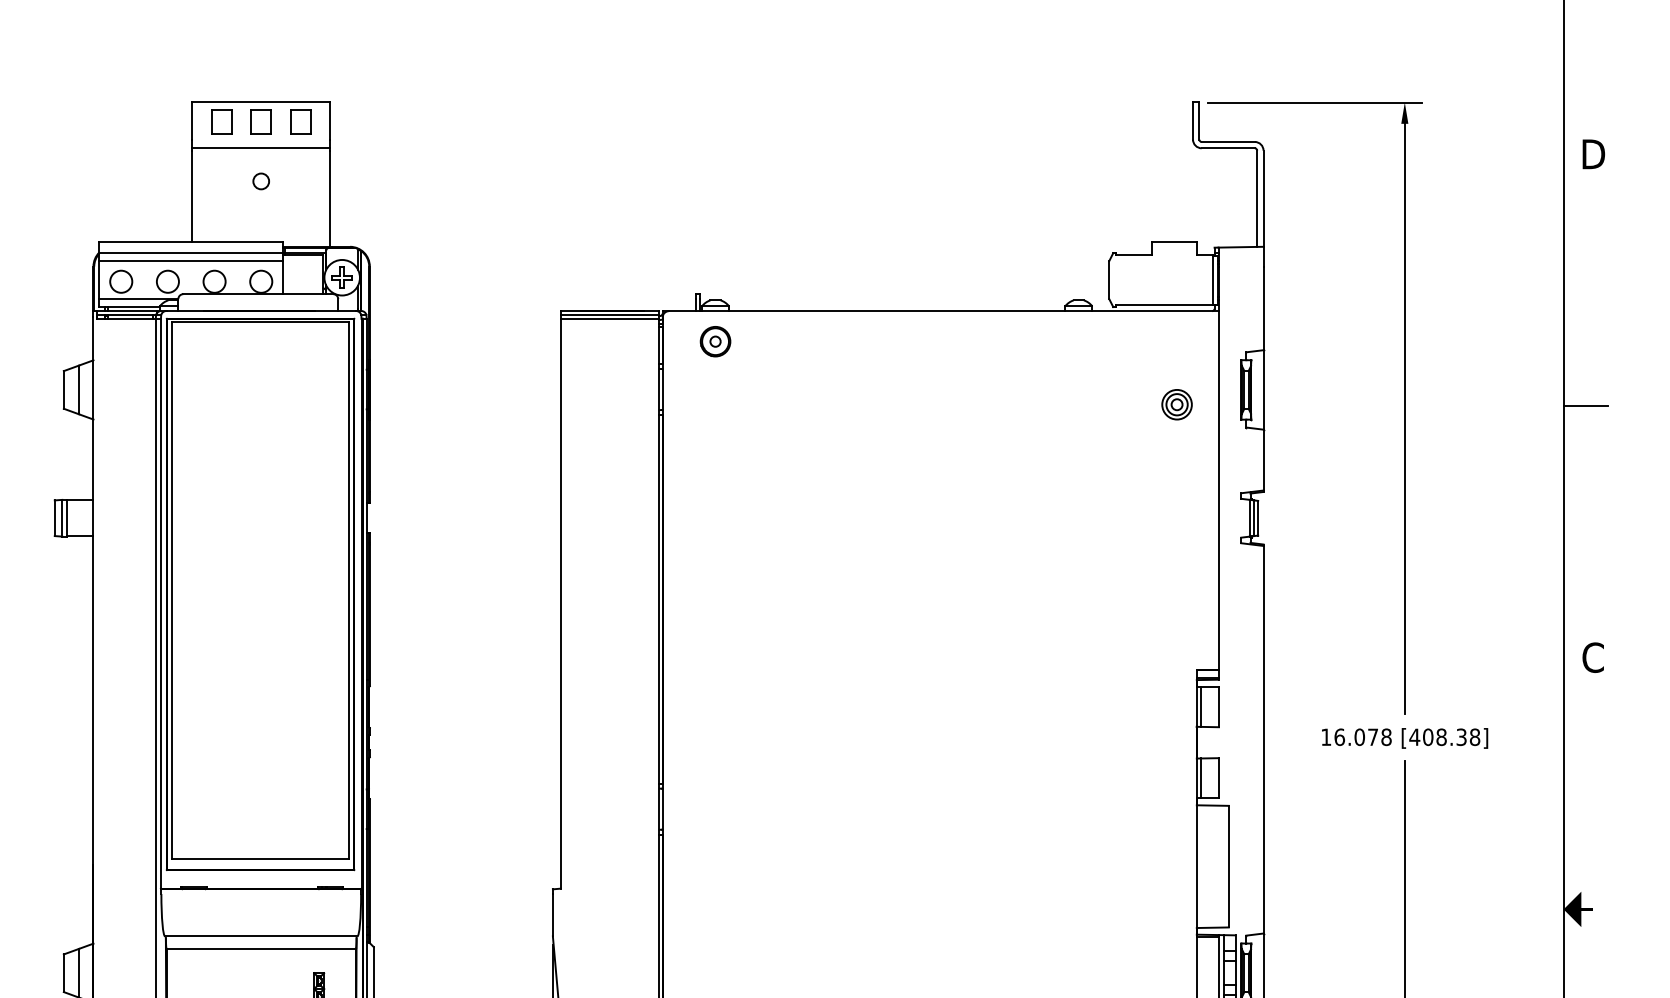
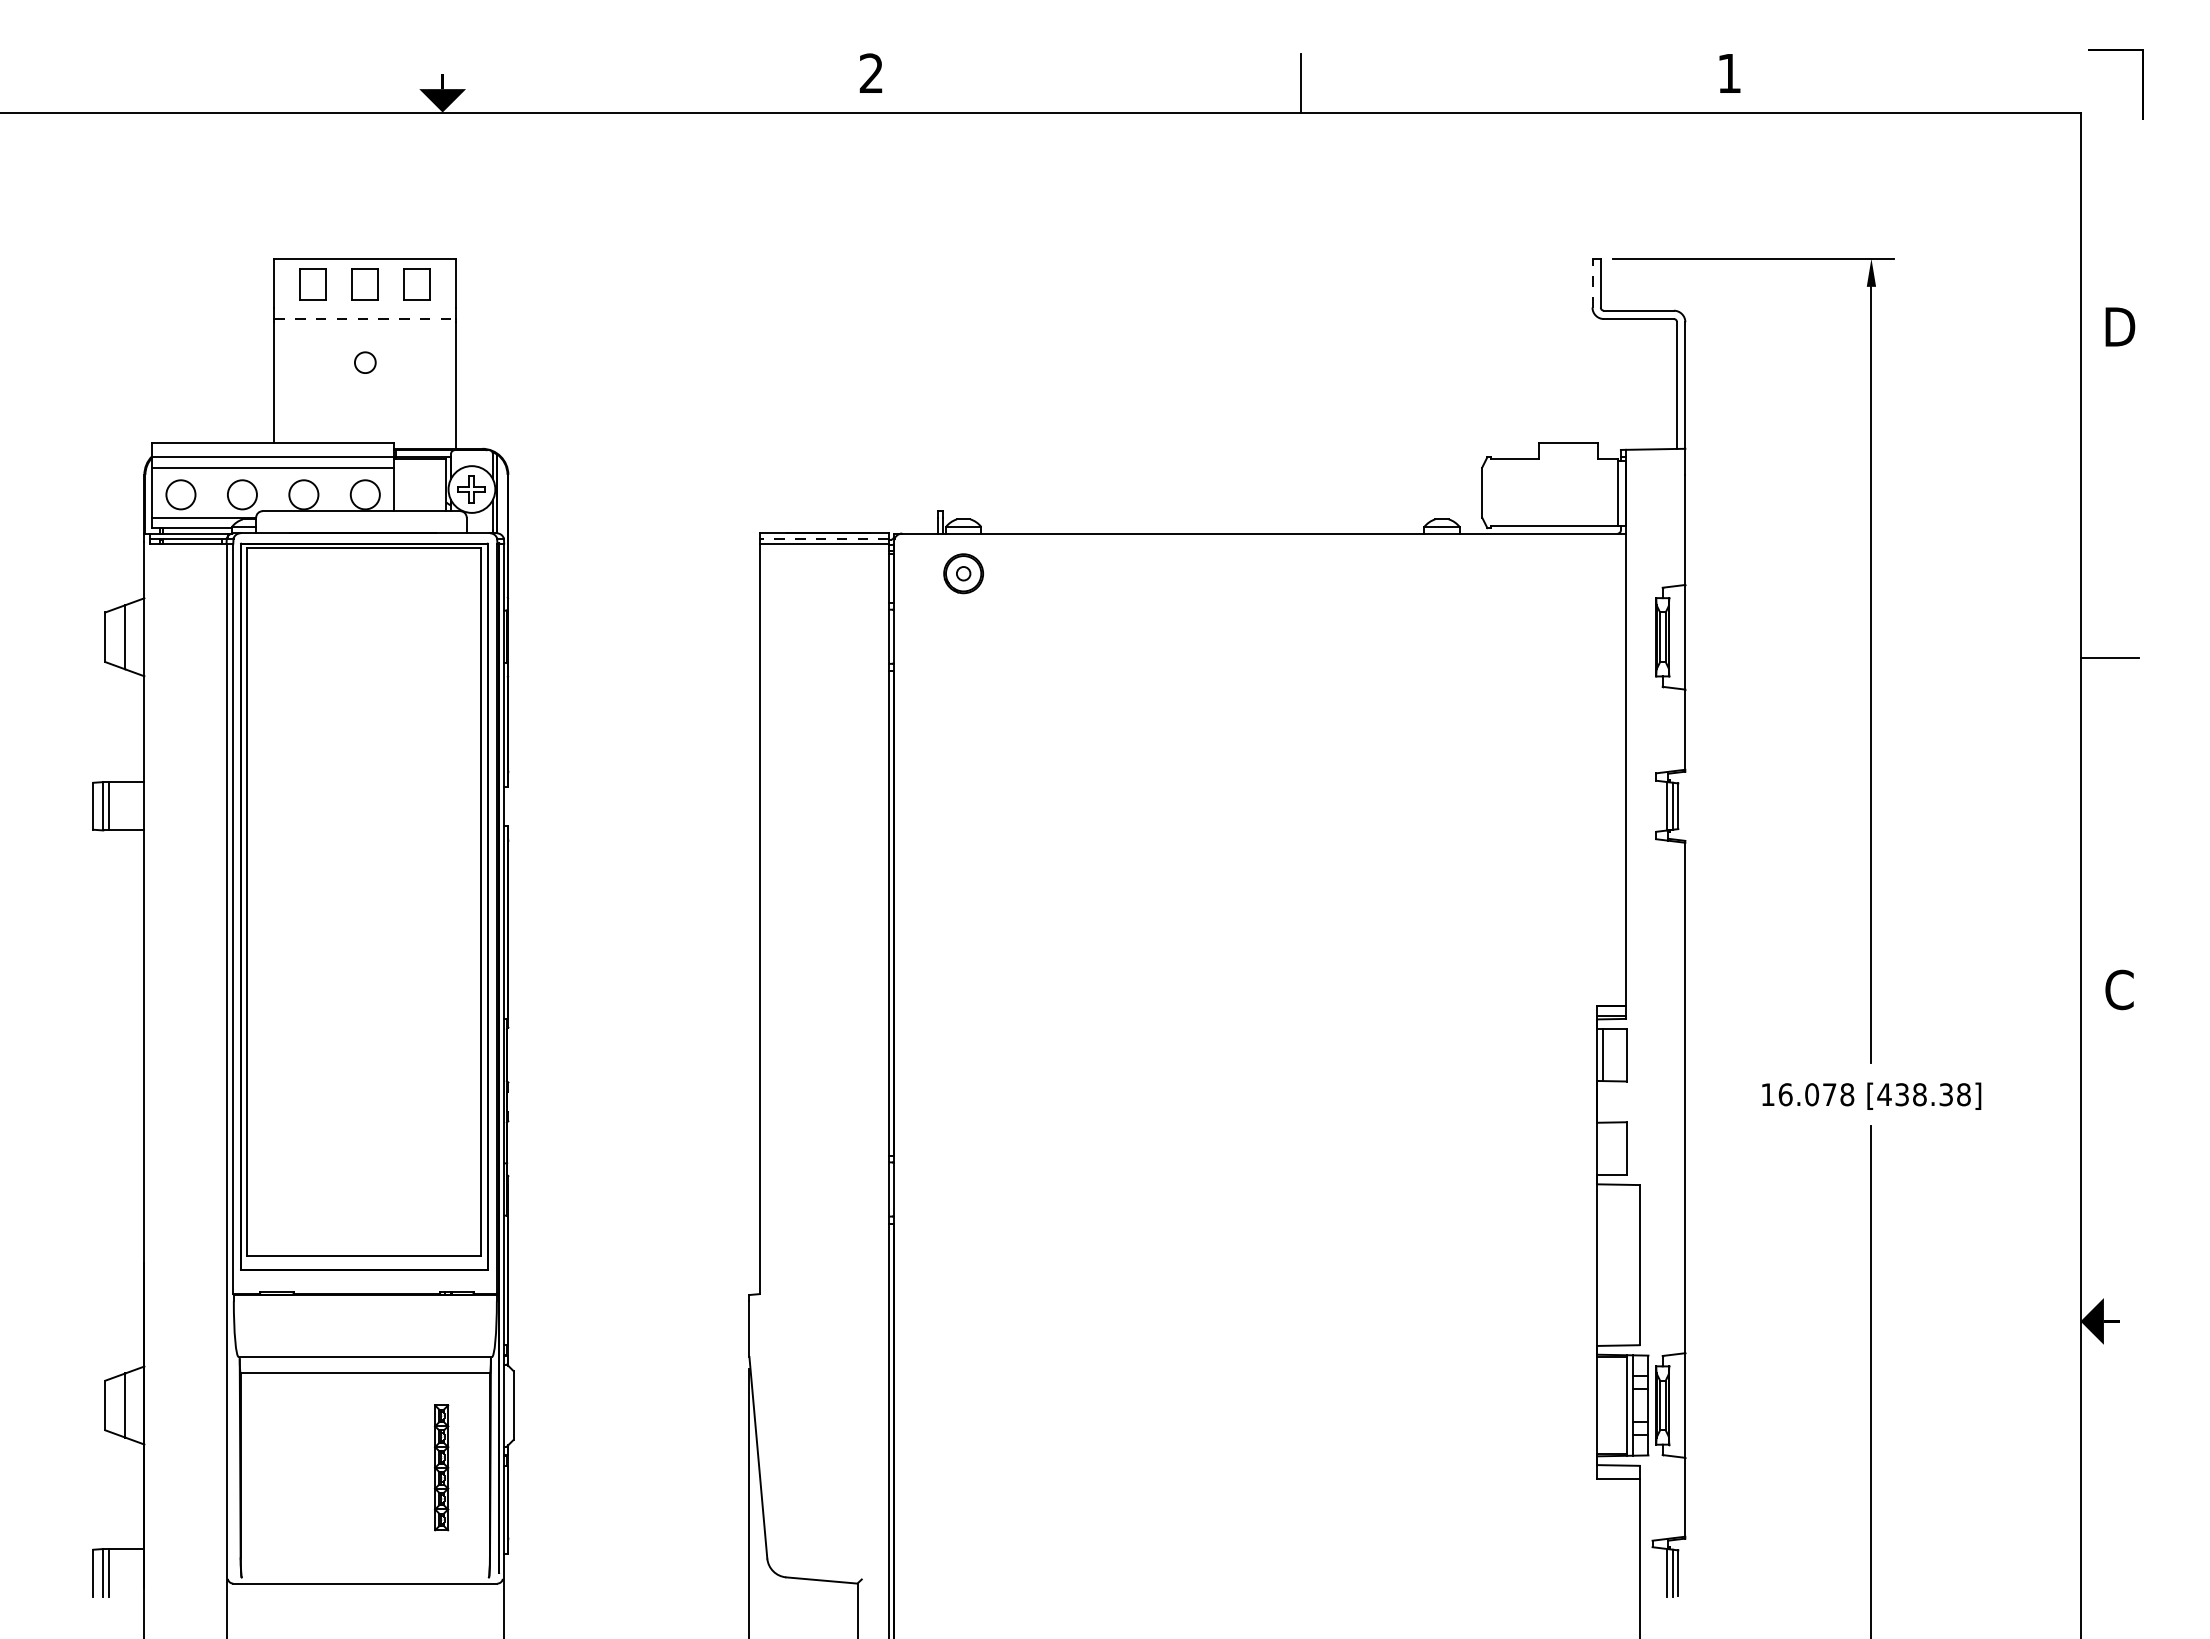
line: (1193, 120) -> (1592, 282), solid -> dashed
line: (261, 148) -> (365, 319), solid -> dashed
line: (609, 314) -> (823, 538), solid -> dashed
part: (1177, 404) -> (1571, 656), removed
text: (1428, 737) -> (1902, 1094), [408.38] -> [438.38]
line: (1200, 778) -> (1602, 1148), removed

